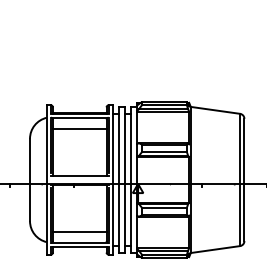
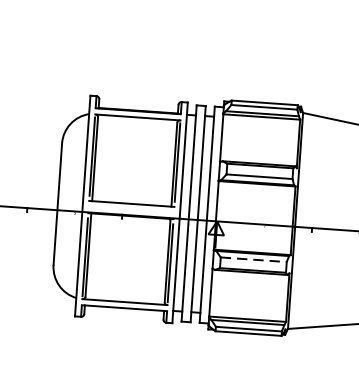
line: (79, 128) -> (136, 133), removed
line: (165, 208) -> (255, 260), solid -> dashed
line: (79, 231) -> (125, 285), removed

